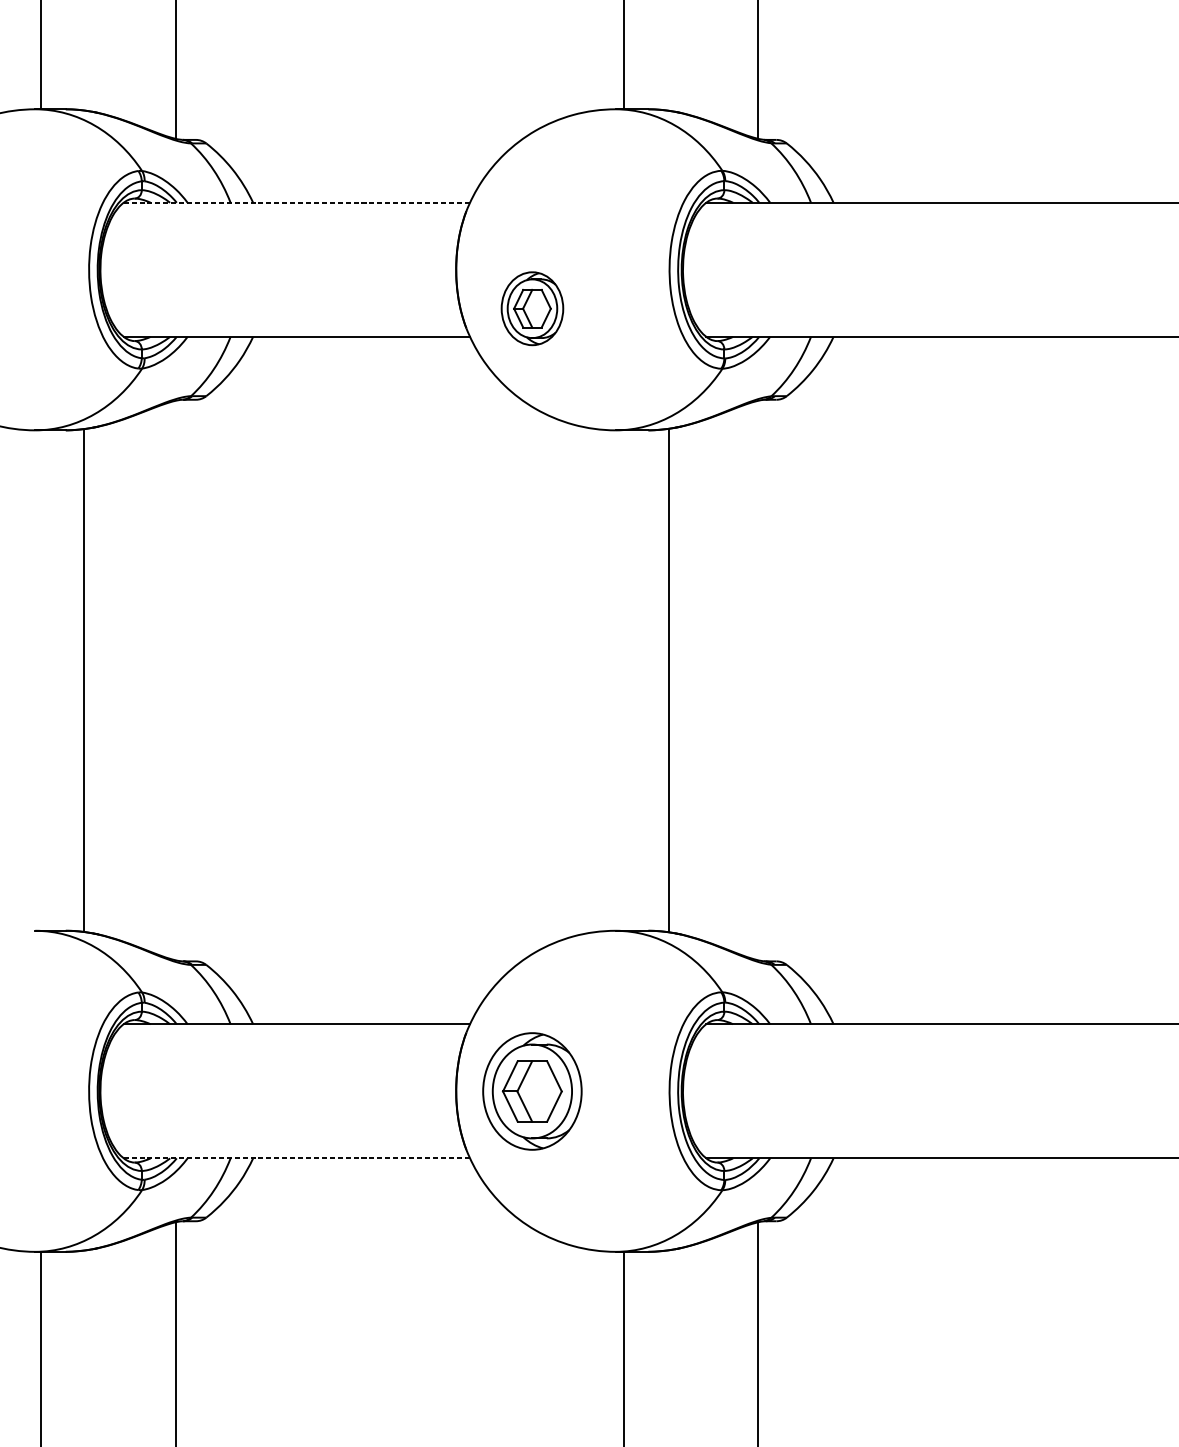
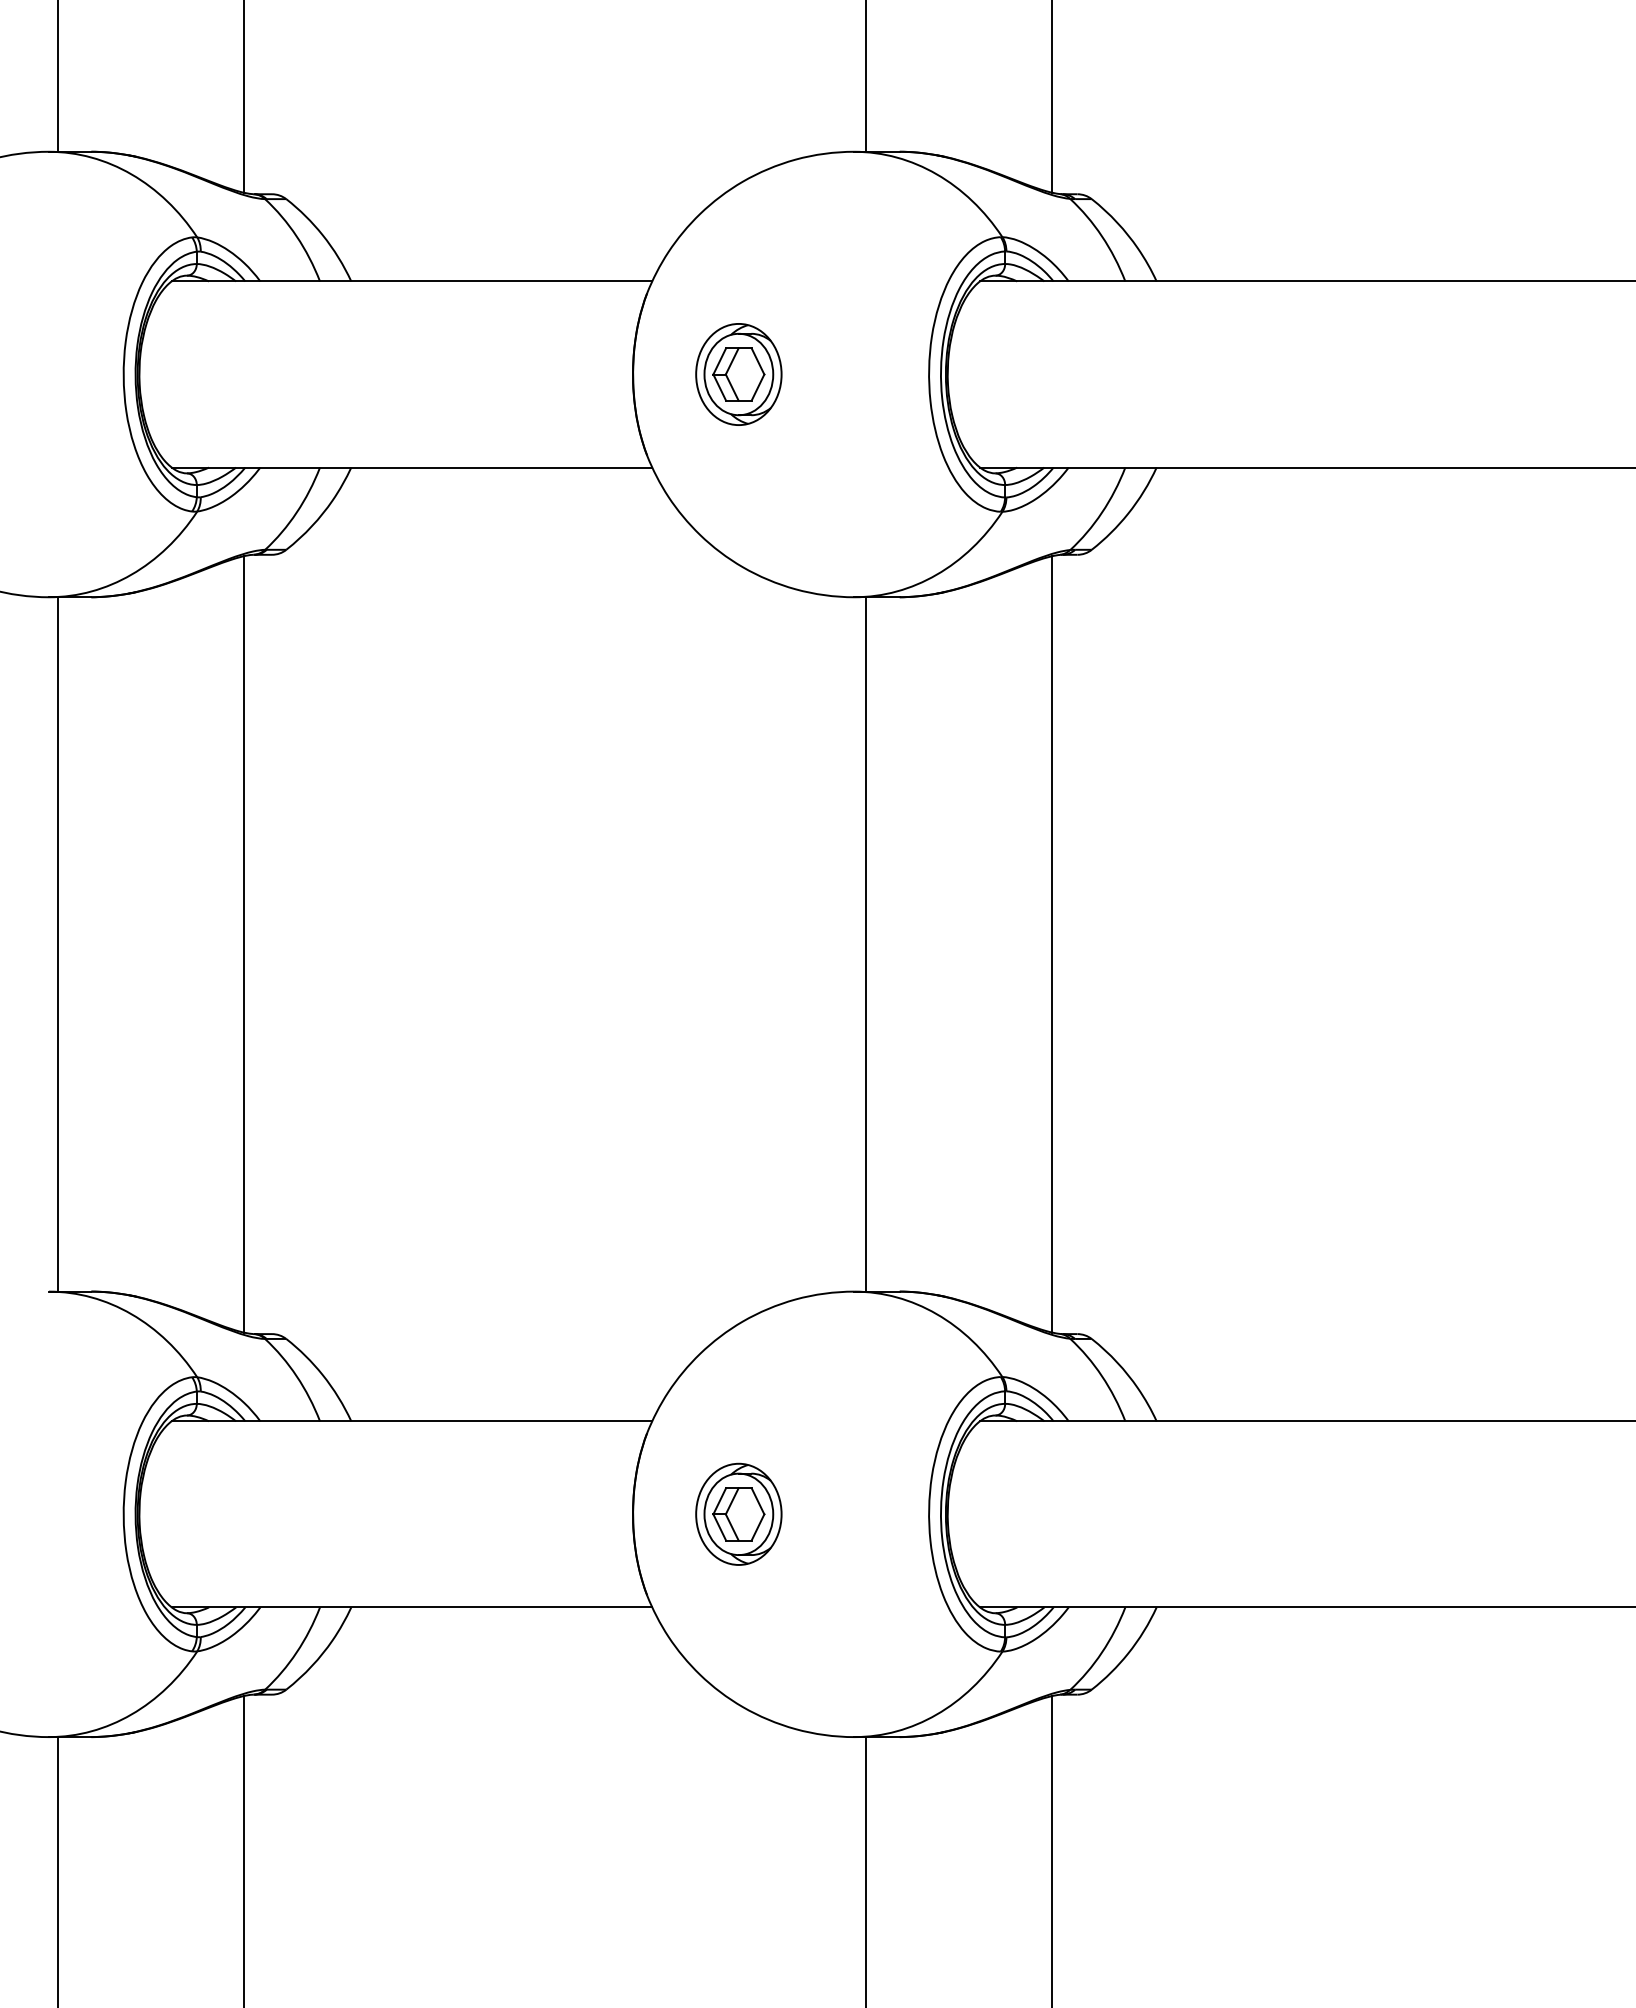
line: (297, 202) -> (412, 281), dashed -> solid
part: (532, 308) -> (738, 374), moved
line: (83, 680) -> (57, 944), moved
line: (175, 680) -> (243, 944), added
line: (668, 680) -> (865, 944), moved
line: (757, 680) -> (1051, 944), added
part: (532, 1090) -> (738, 1513), size x0.62
line: (297, 1158) -> (412, 1607), dashed -> solid

